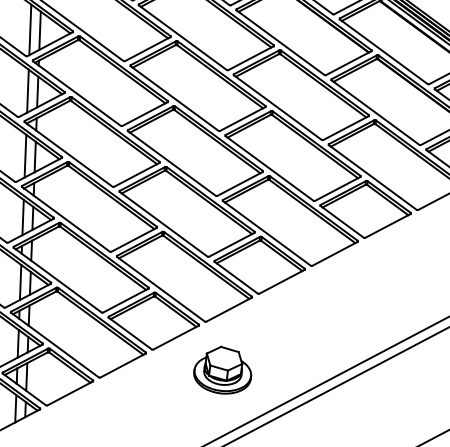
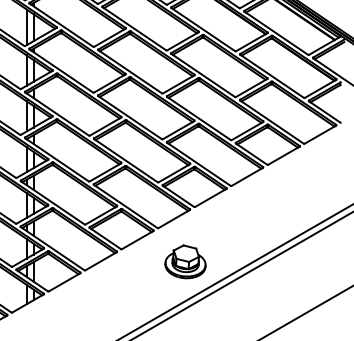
part: (222, 369) -> (185, 261), moved

